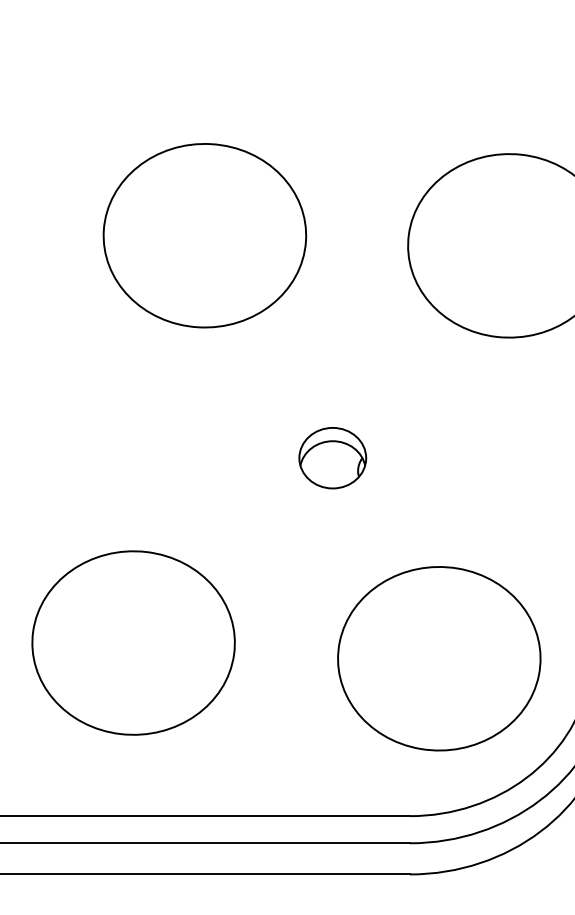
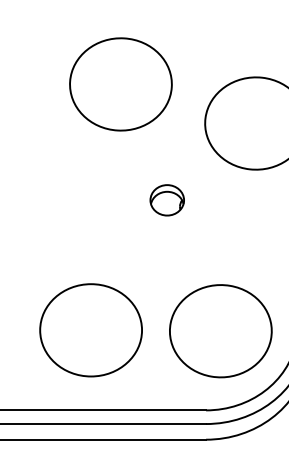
part: (203, 235) -> (120, 84), moved
part: (331, 458) -> (166, 200), moved
part: (132, 643) -> (90, 330), moved

